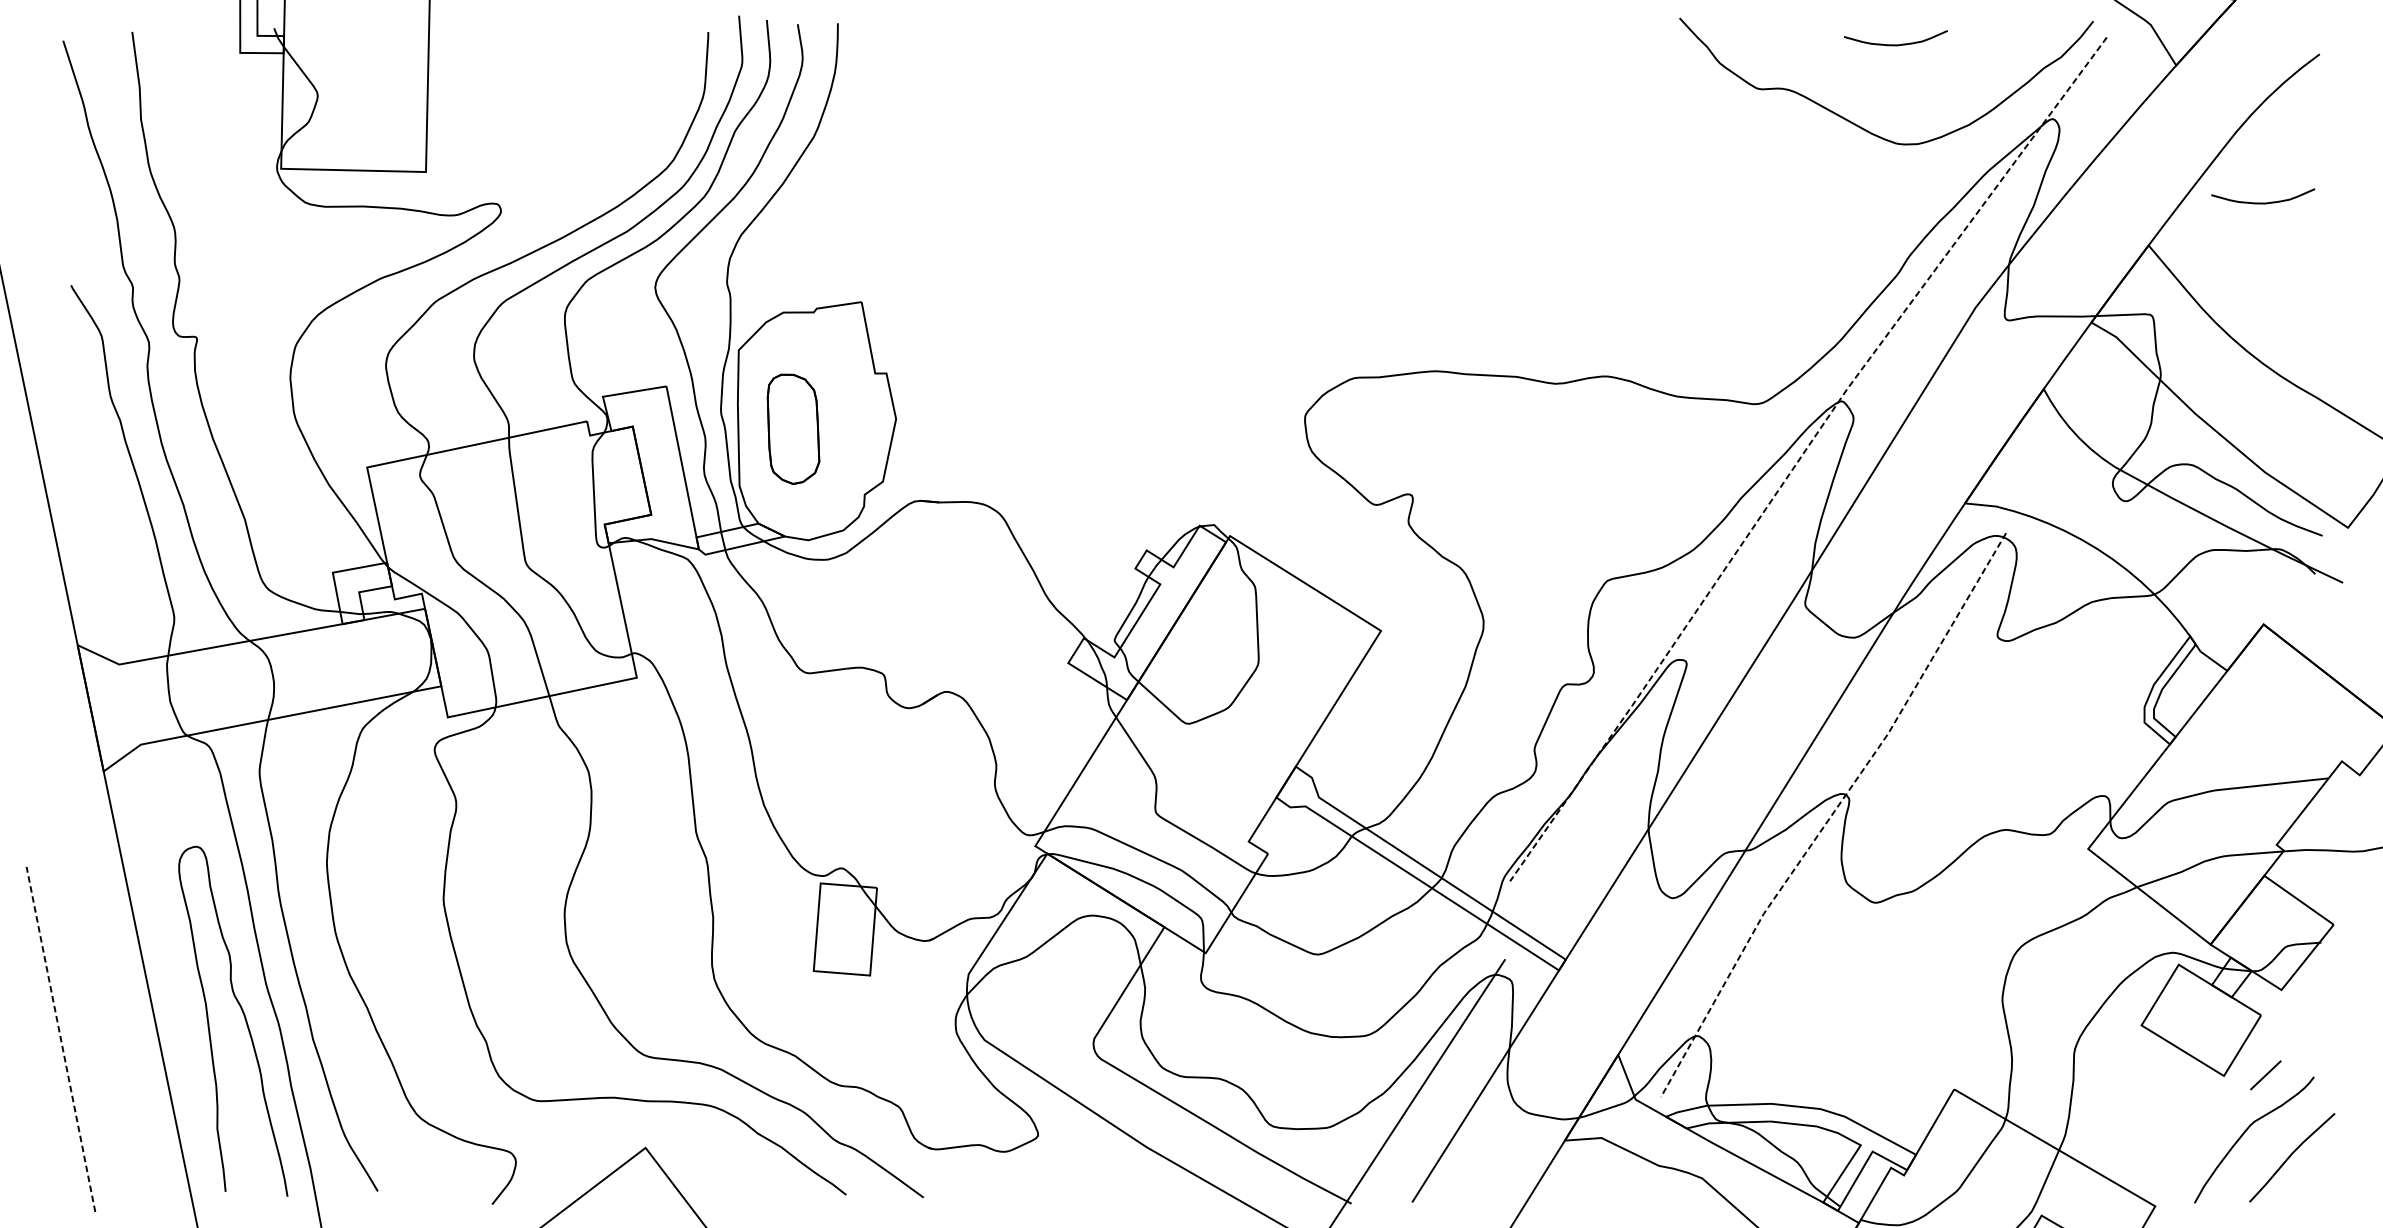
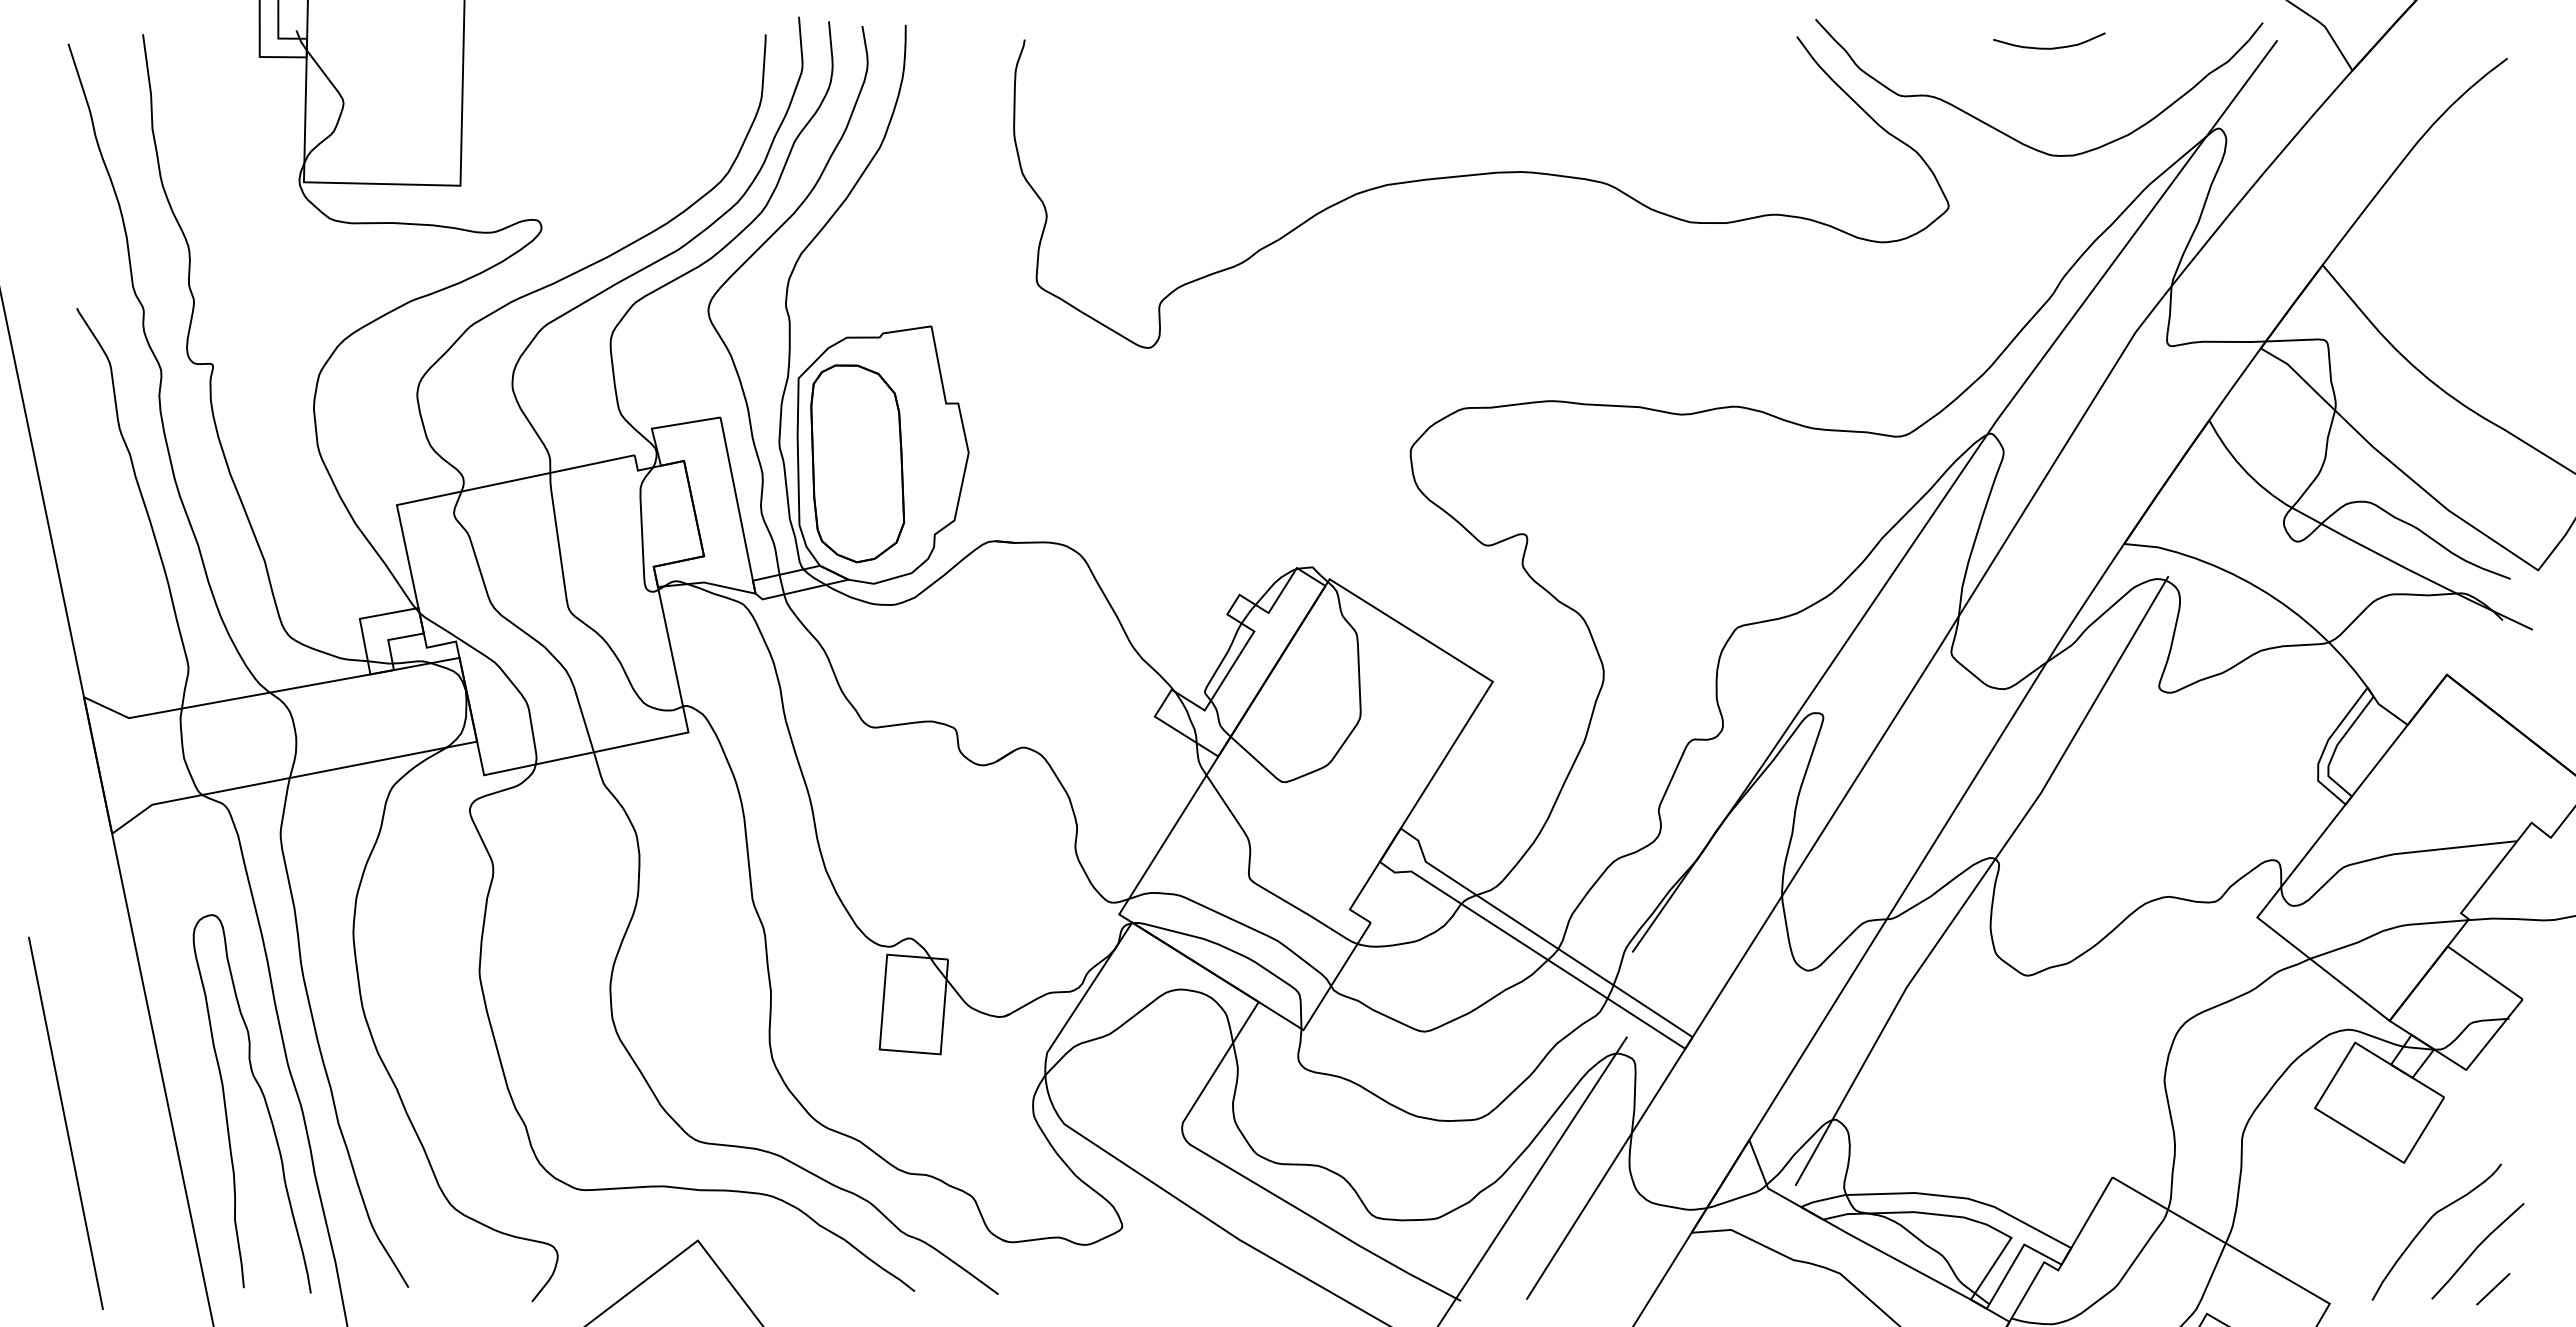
curve: (1370, 162) -> (1481, 175), added
curve: (2263, 202) -> (2446, 218), removed
part: (793, 428) -> (857, 463), size x1.67
line: (1802, 454) -> (1948, 491), dashed -> solid
line: (1832, 814) -> (1980, 880), dashed -> solid
line: (60, 1038) -> (65, 1122), dashed -> solid
line: (2266, 1075) -> (2493, 1289), moved

